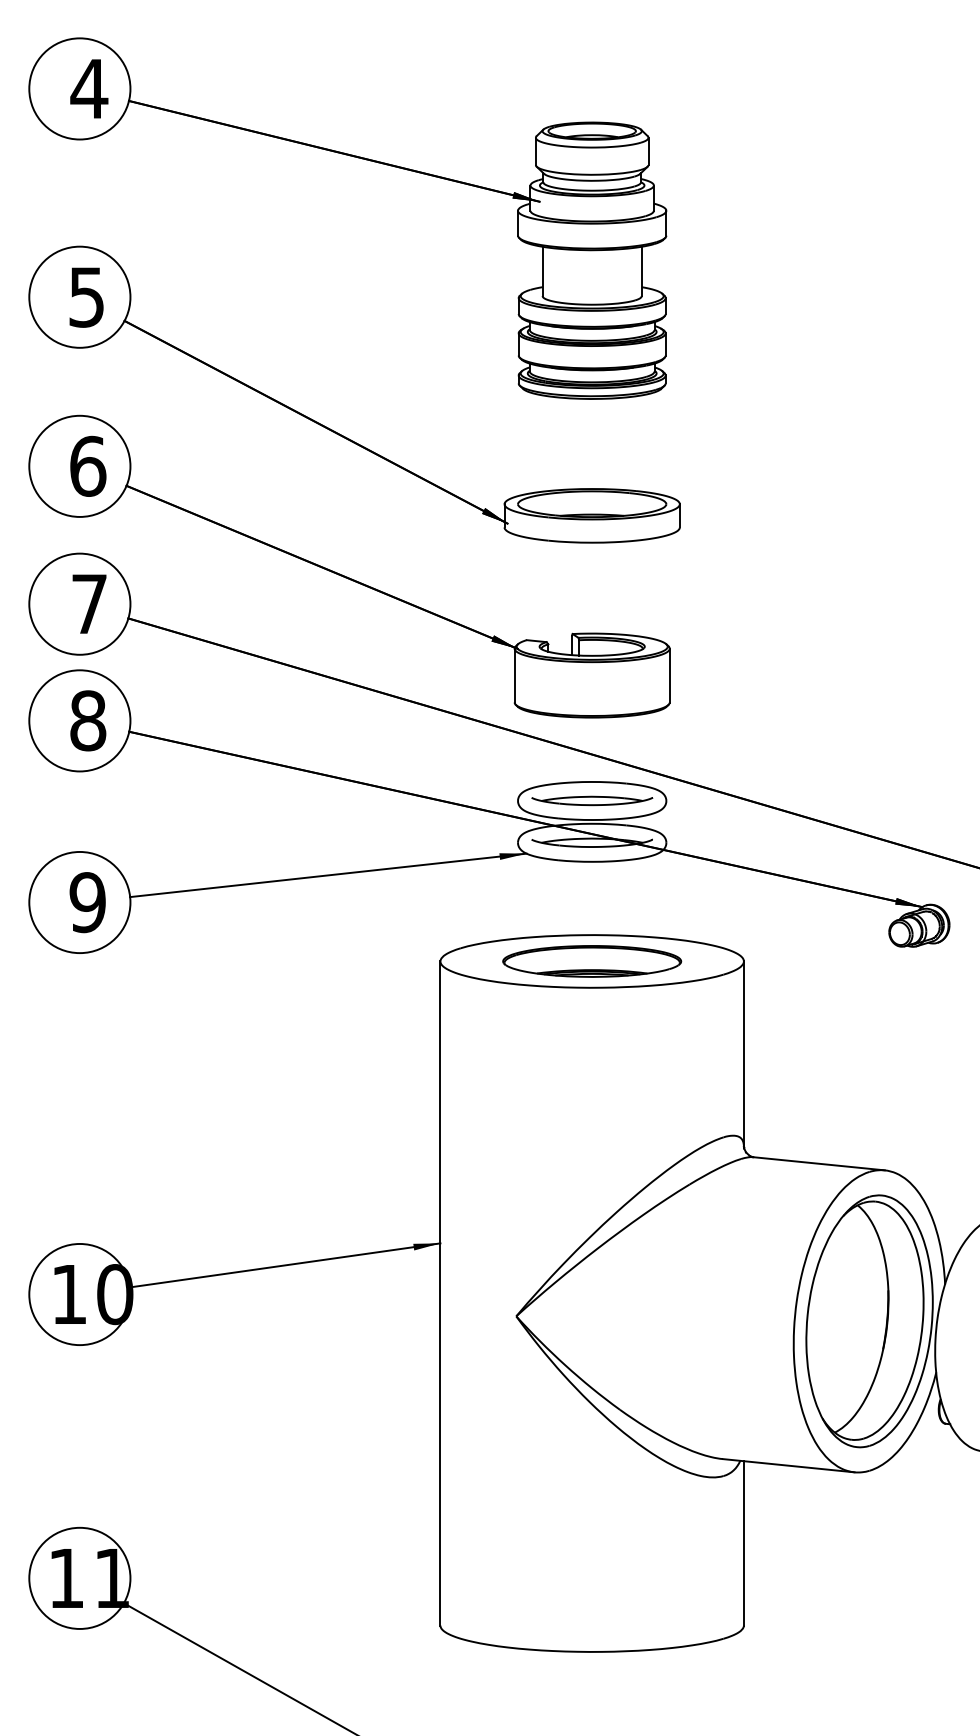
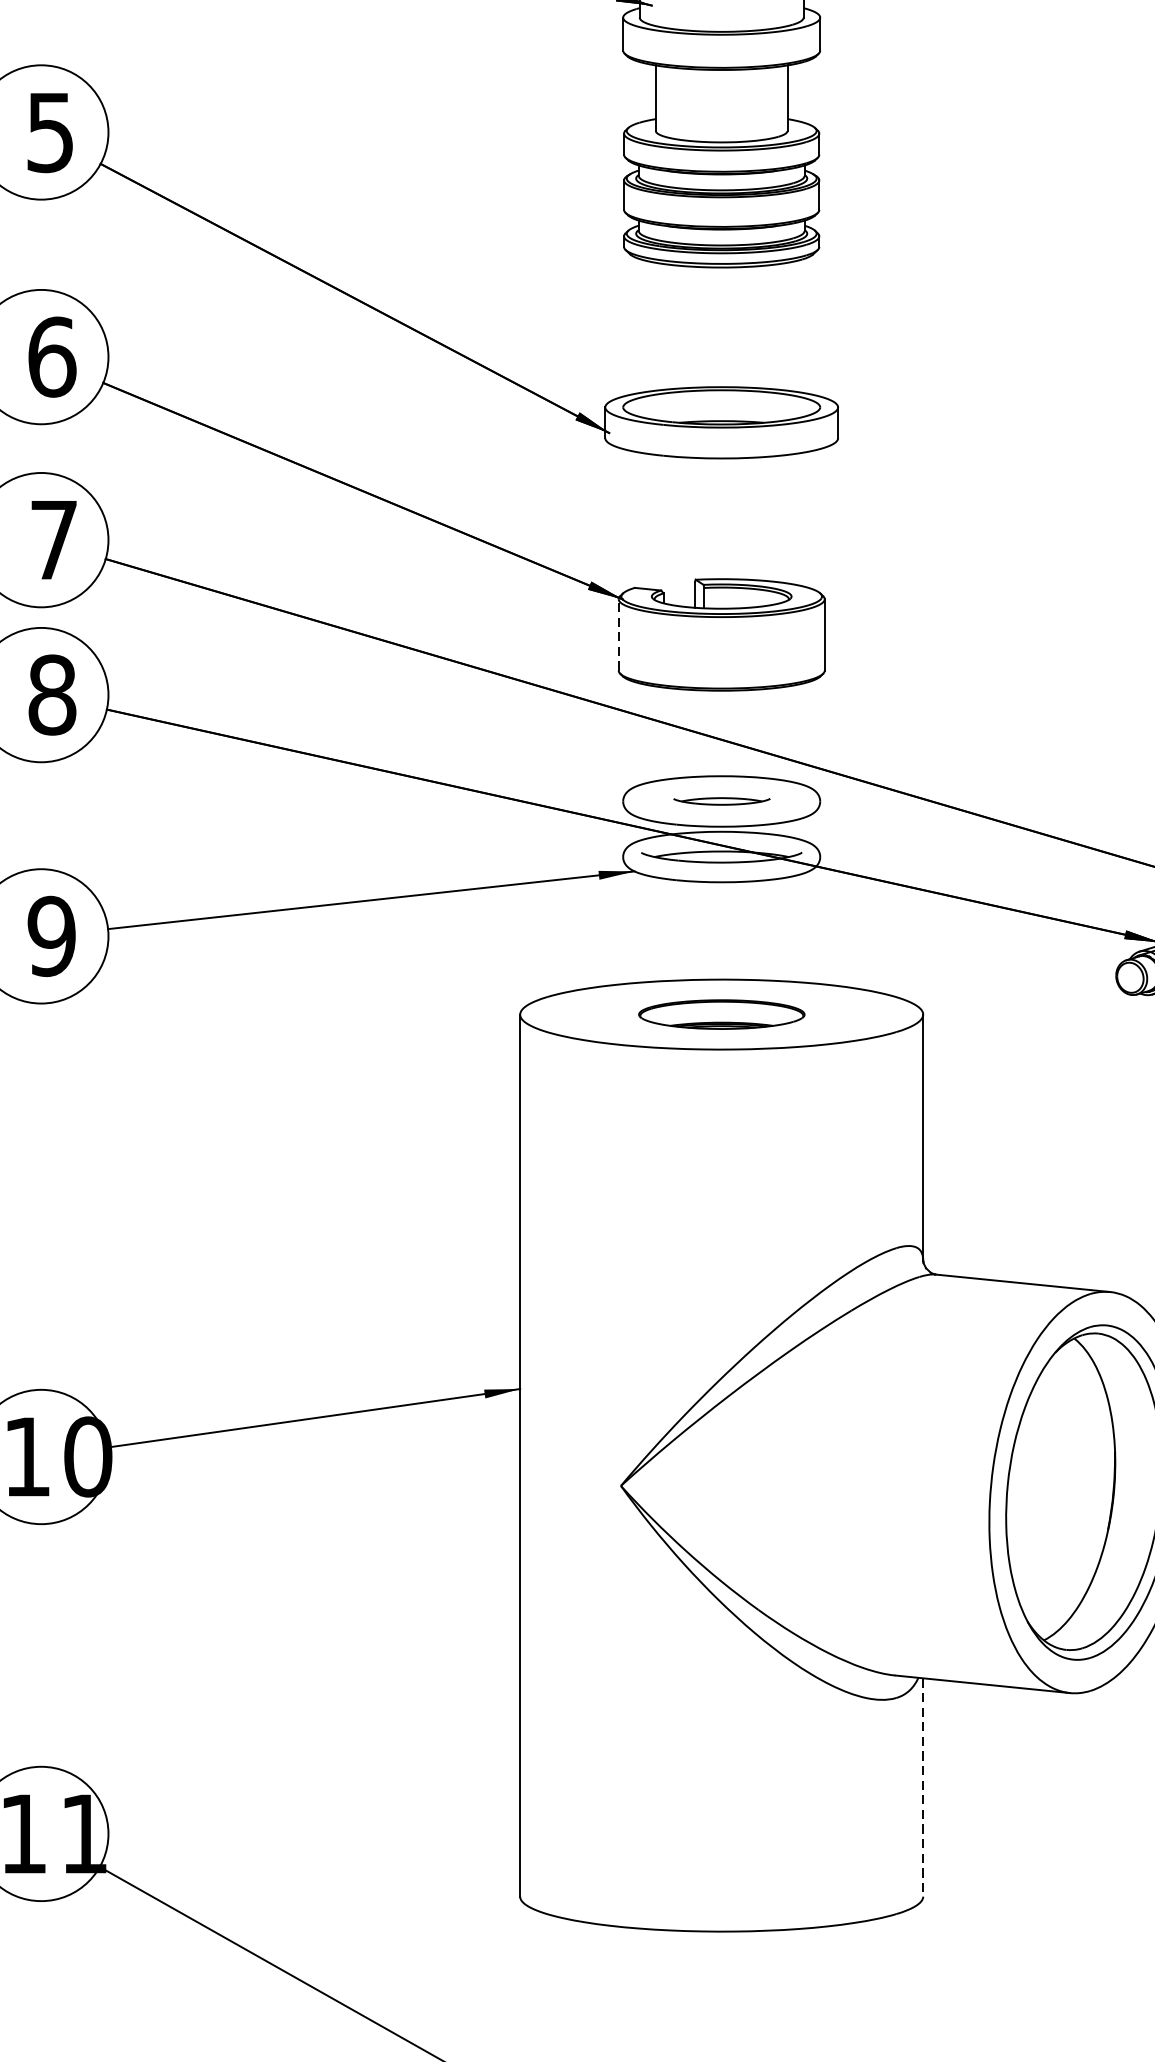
line: (514, 675) -> (618, 634), solid -> dashed
part: (592, 800) -> (722, 800), size x0.6
part: (592, 961) -> (722, 1014), size x0.7
line: (743, 1543) -> (922, 1787), solid -> dashed

